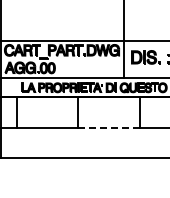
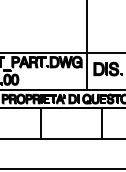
line: (109, 127) -> (72, 138), dashed -> solid

